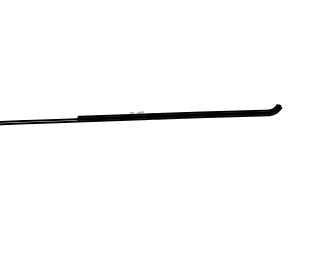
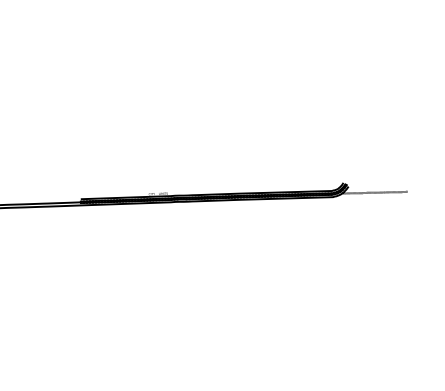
line: (301, 111) -> (374, 192), added

